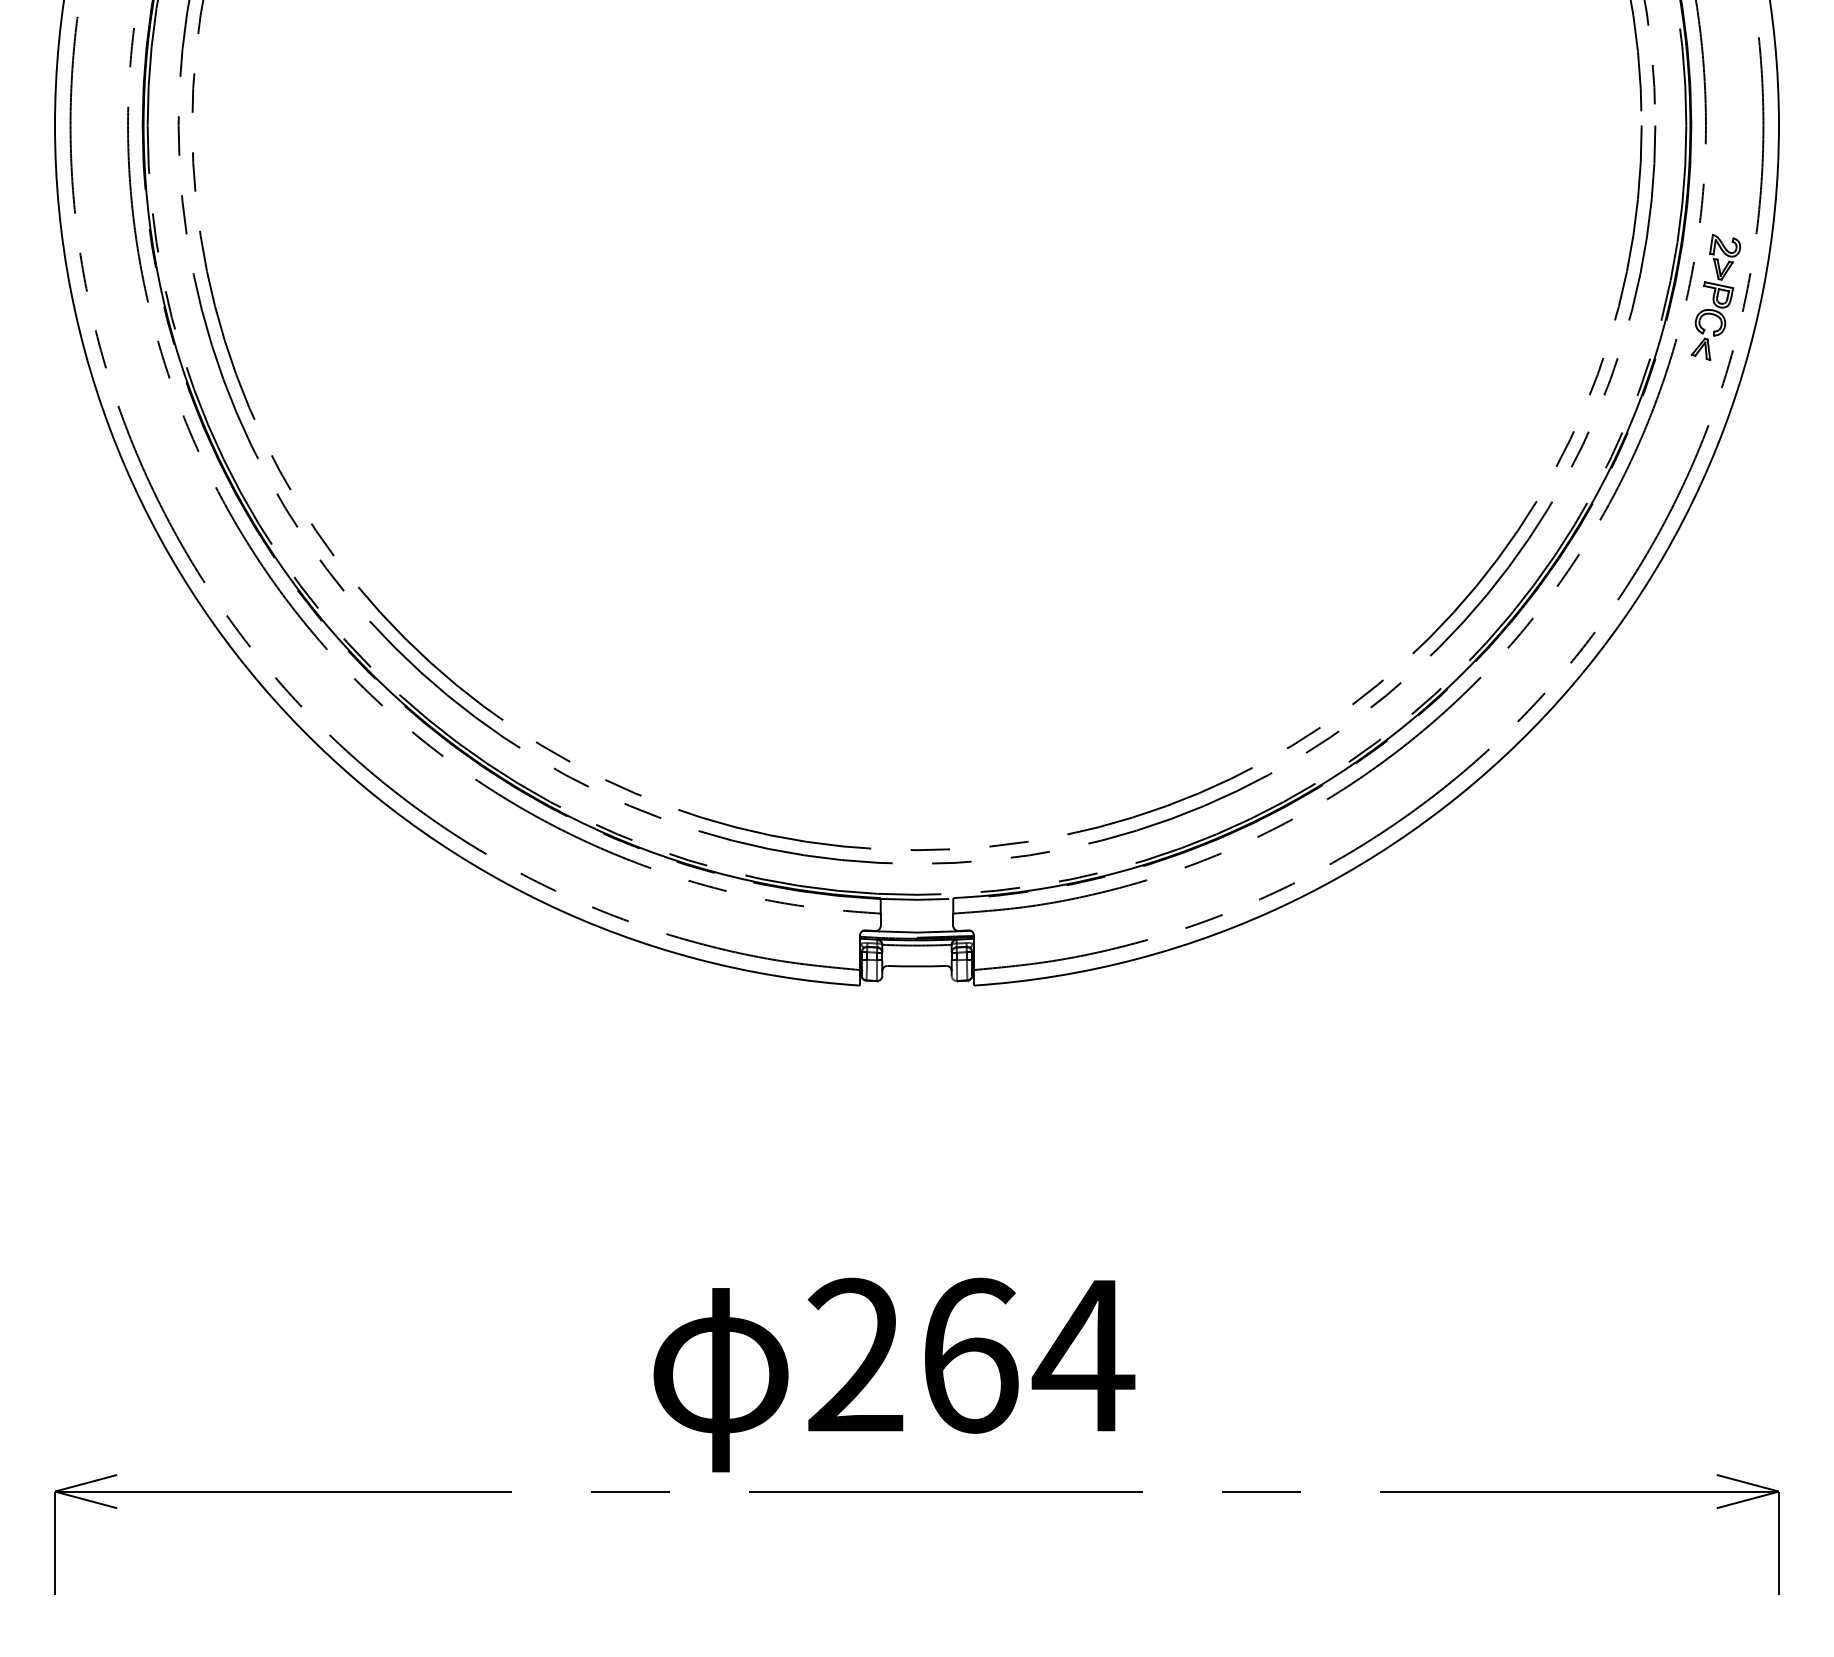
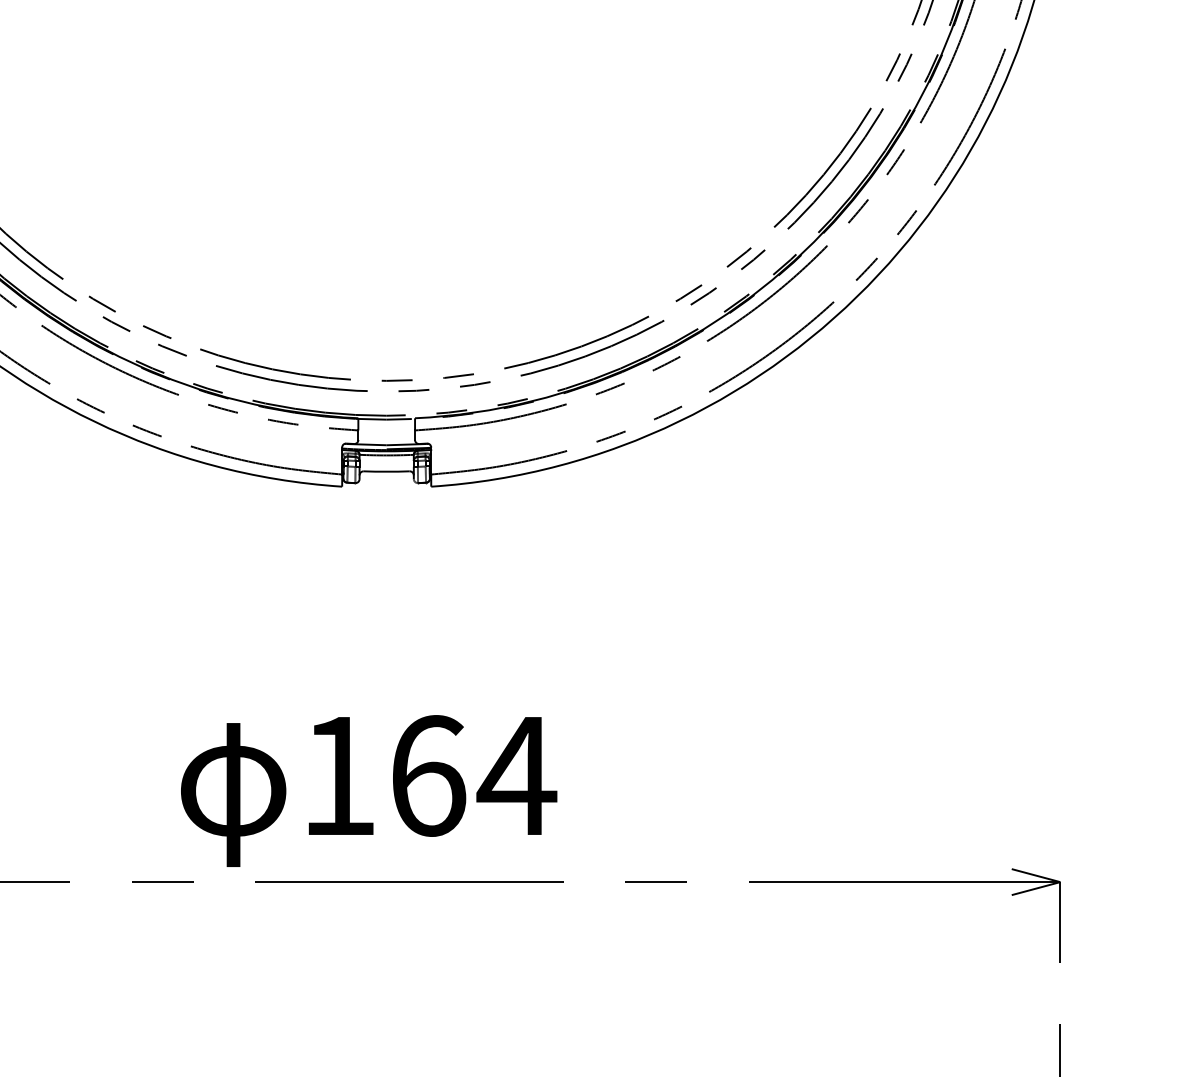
text: (855, 1354) -> (338, 774), 264 -> 164

